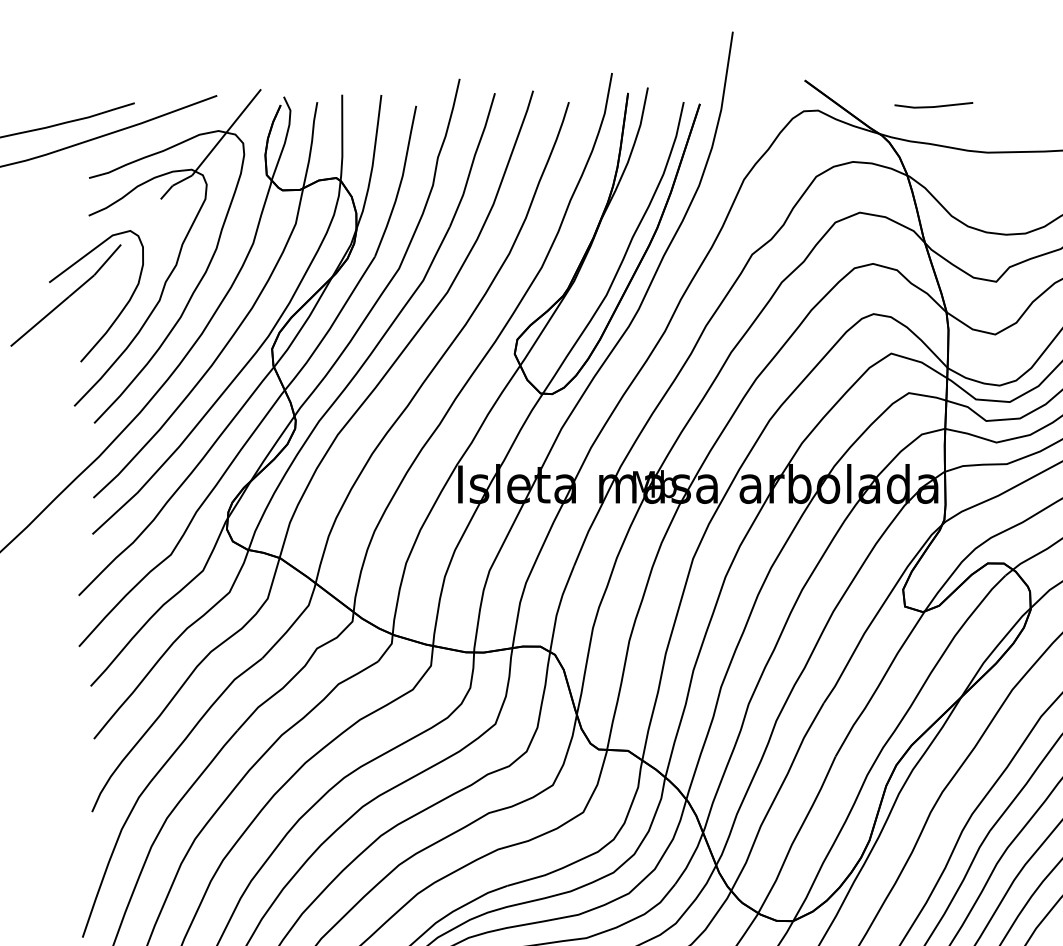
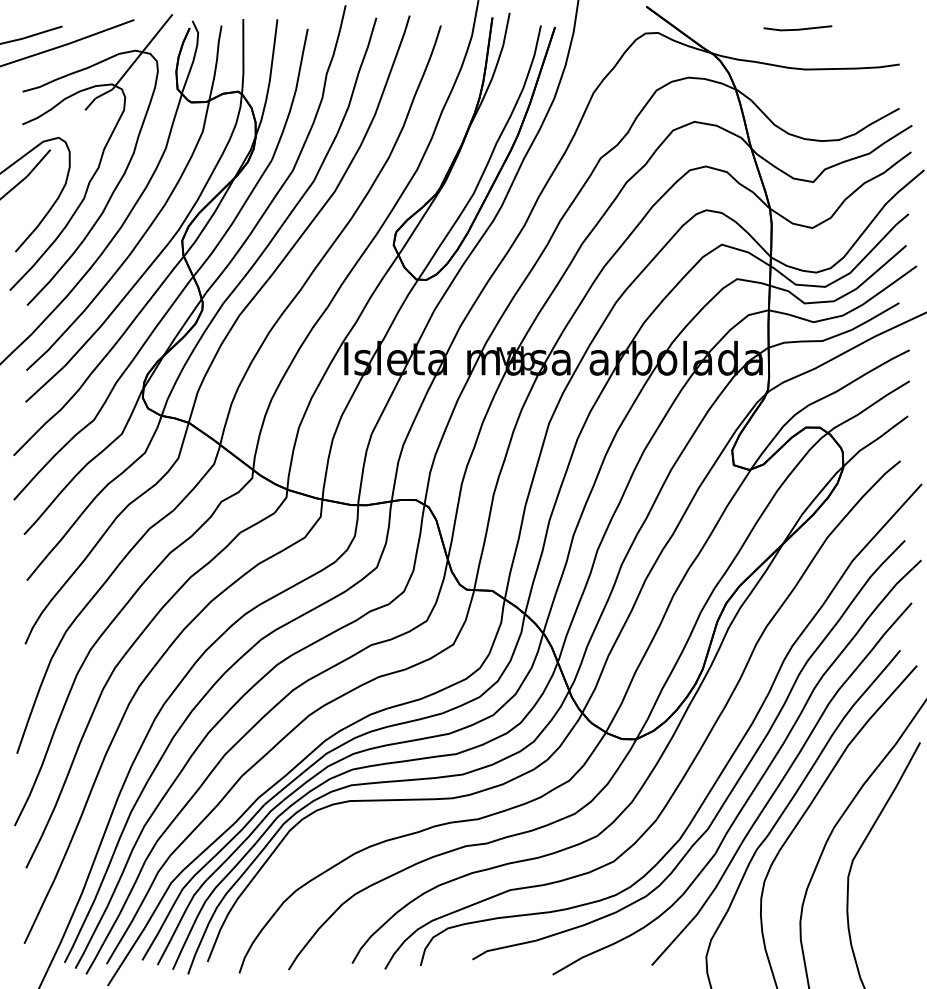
line: (933, 105) -> (797, 28), moved

